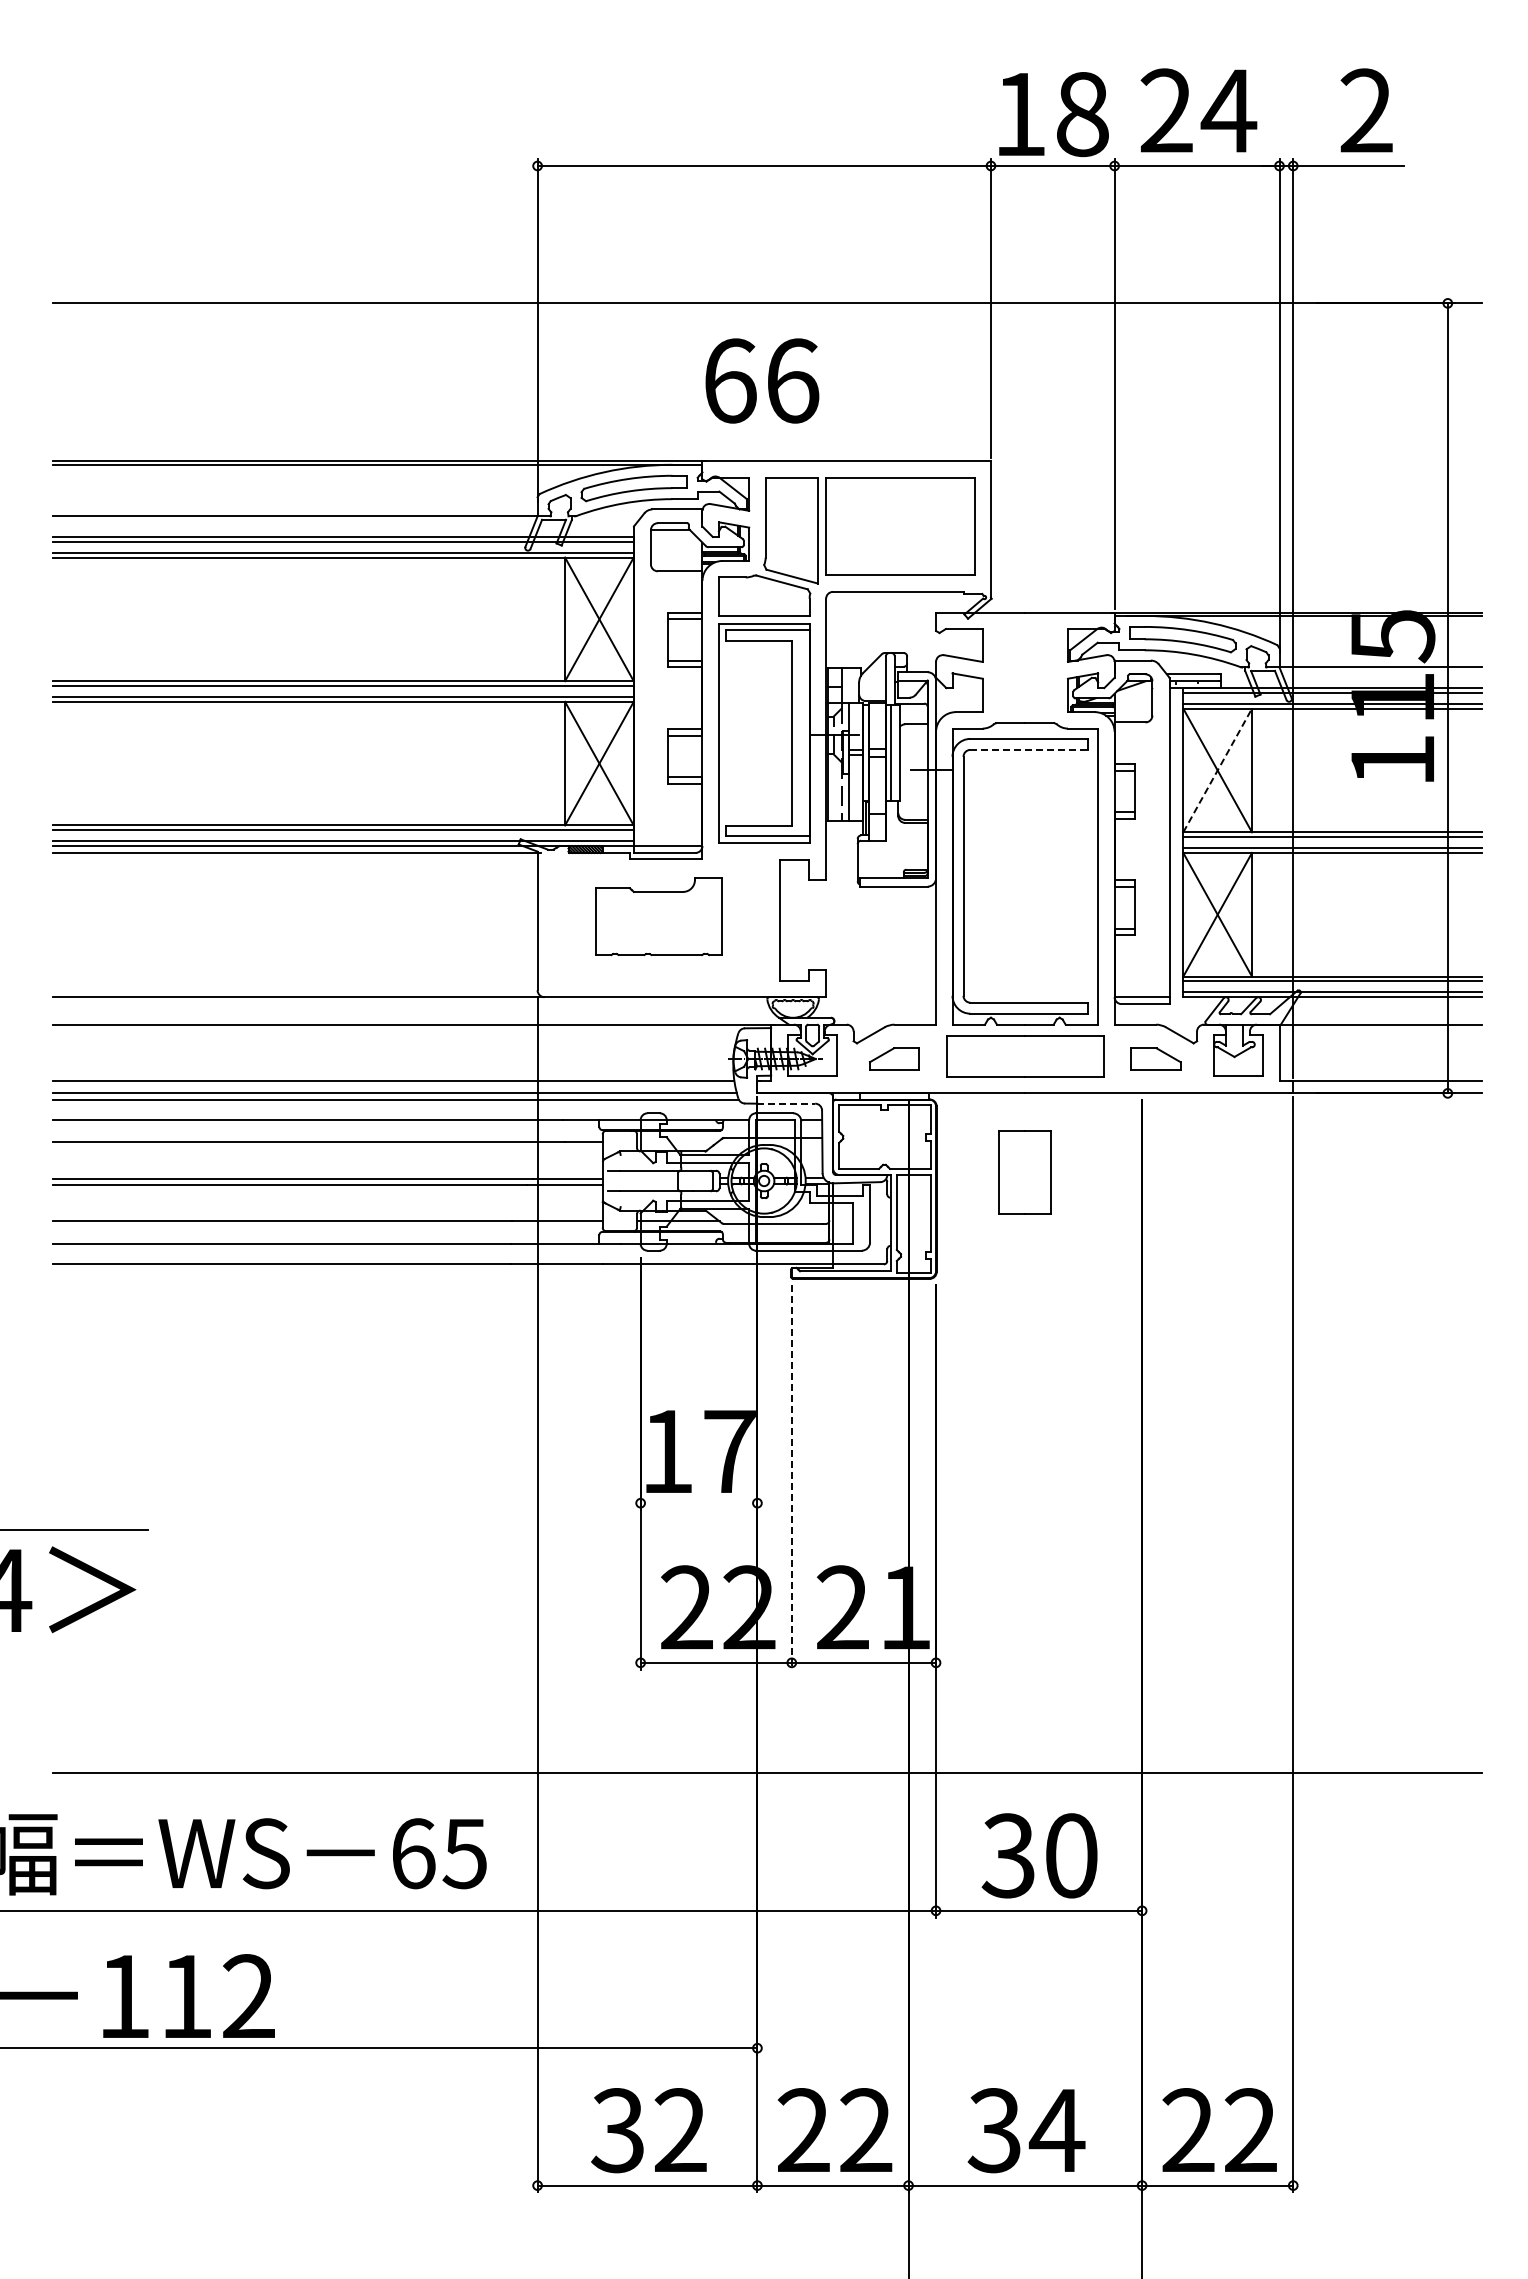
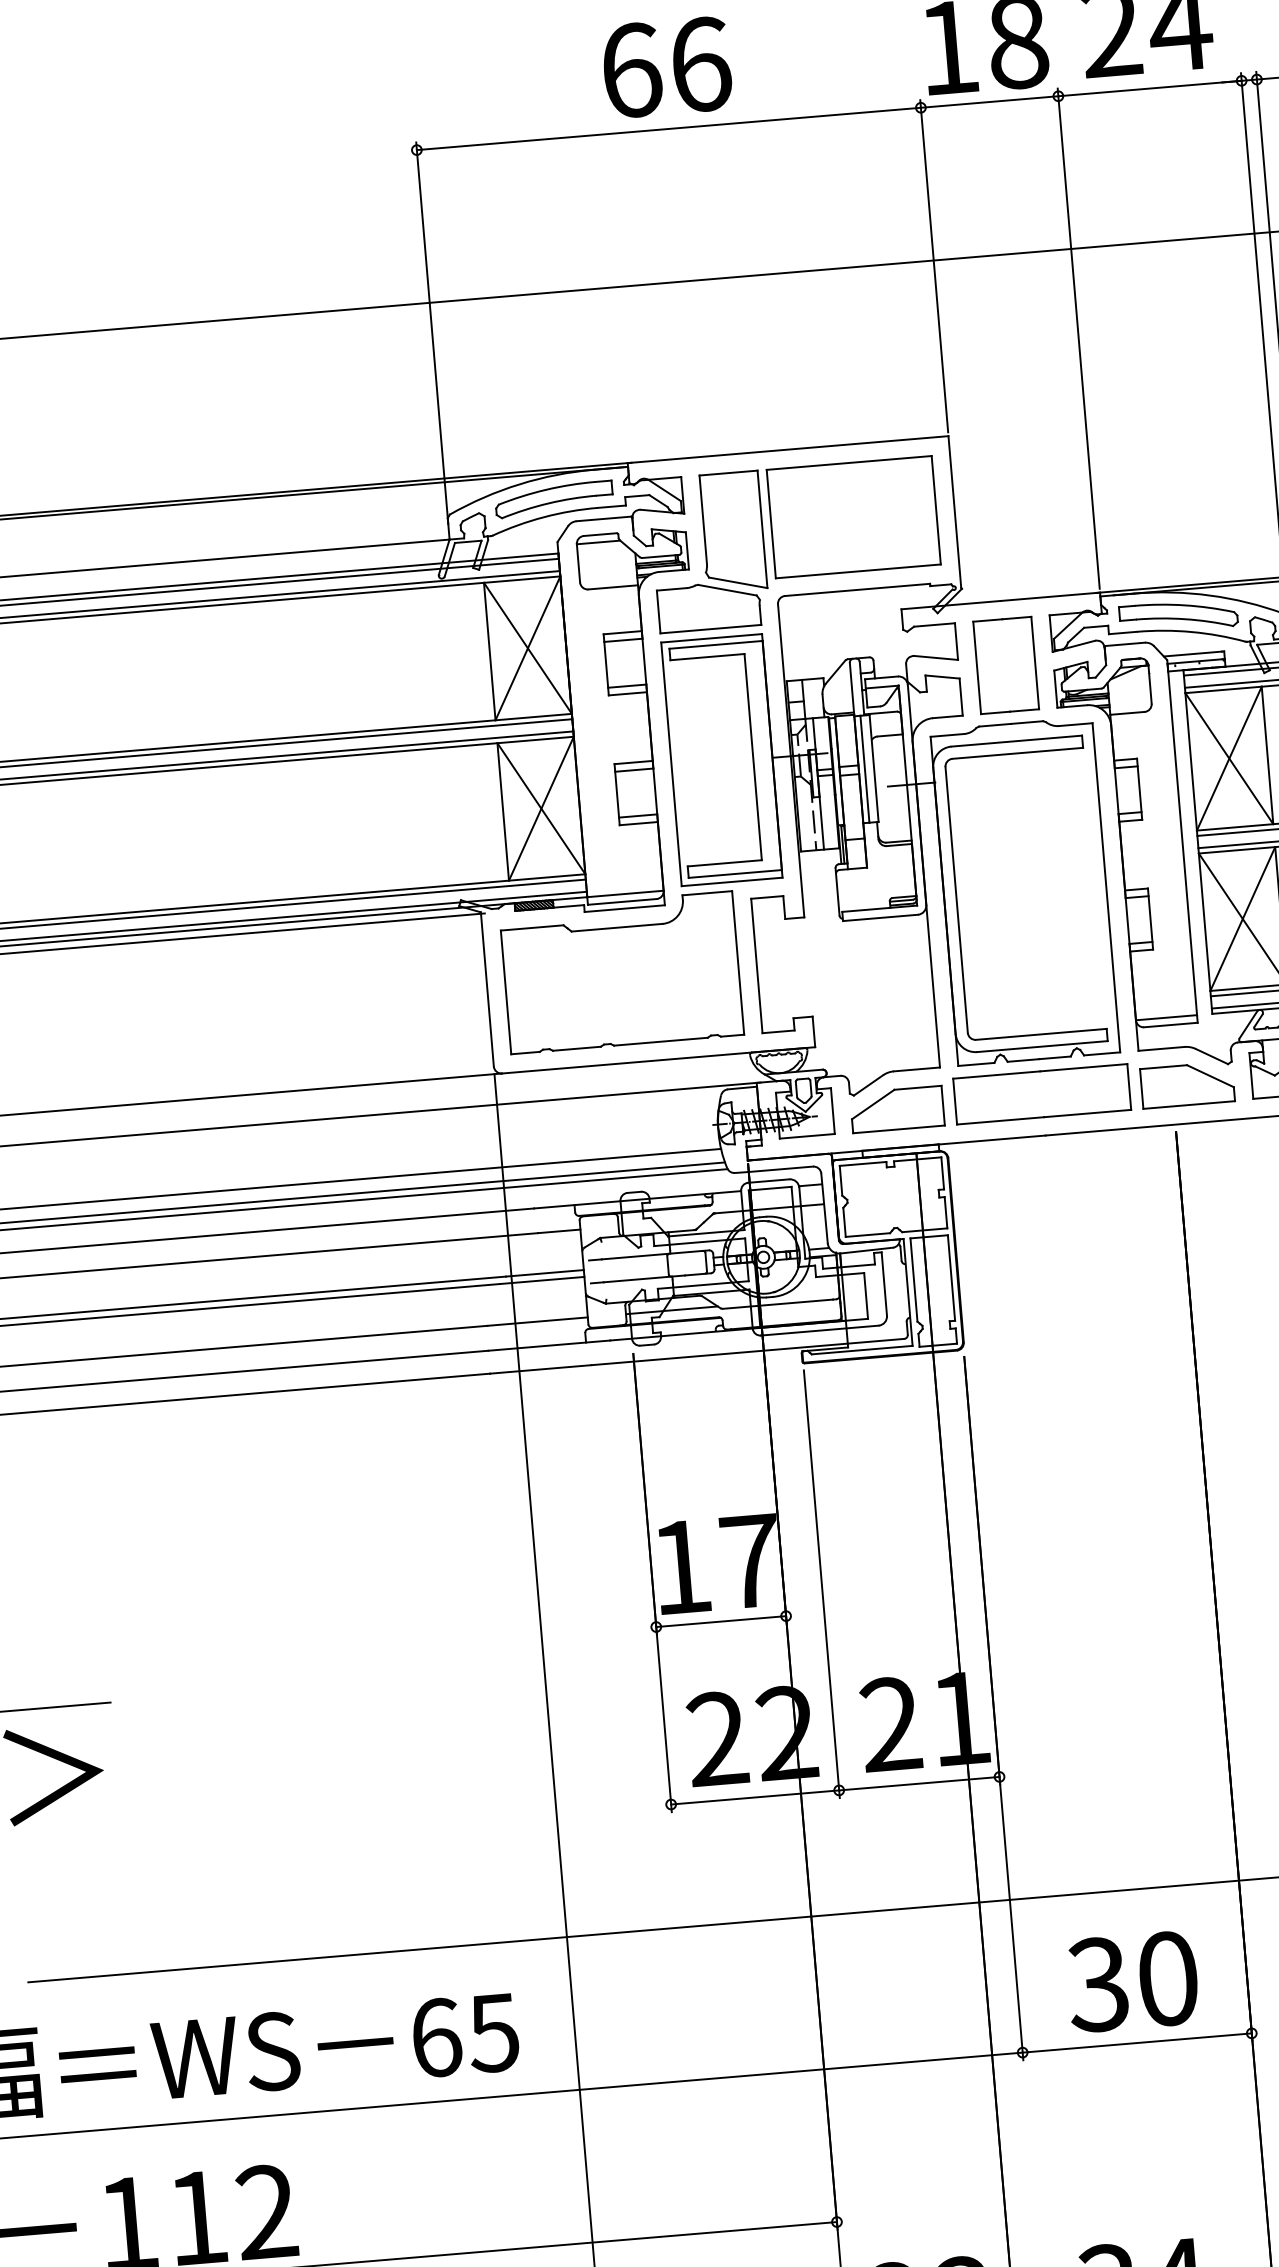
text: (762, 380) -> (667, 66), moved
line: (1029, 749) -> (1018, 752), dashed -> solid
line: (1217, 770) -> (1229, 758), dashed -> solid
part: (658, 916) -> (621, 973), size x1.67
part: (894, 1058) -> (896, 1108), size x1.67
part: (1155, 1058) -> (1187, 1084), size x1.67
line: (786, 1103) -> (781, 1169), dashed -> solid
part: (1024, 1172) -> (1005, 665), moved
line: (791, 1477) -> (821, 1584), dashed -> solid
line: (698, 1503) -> (720, 1621), added

